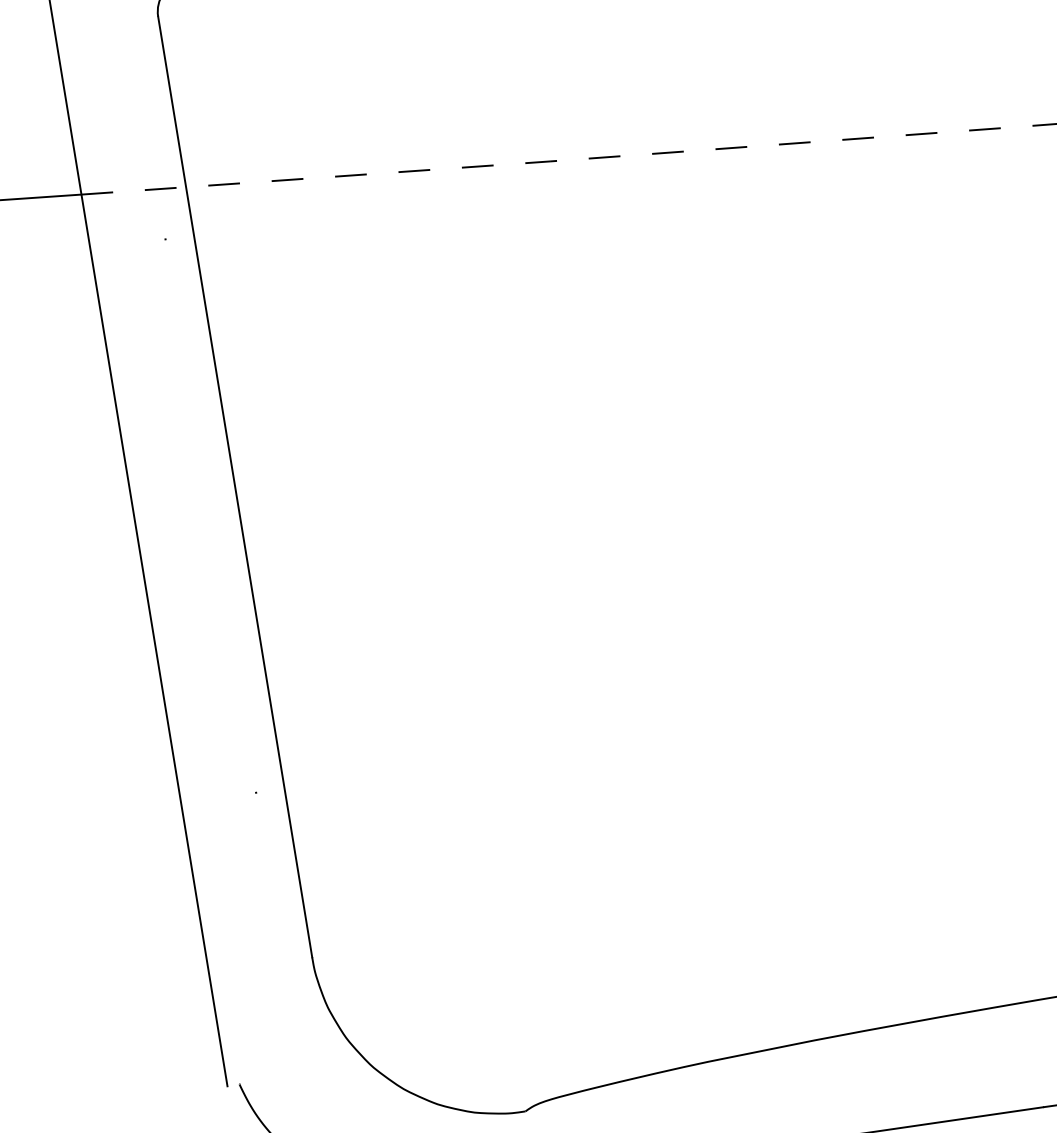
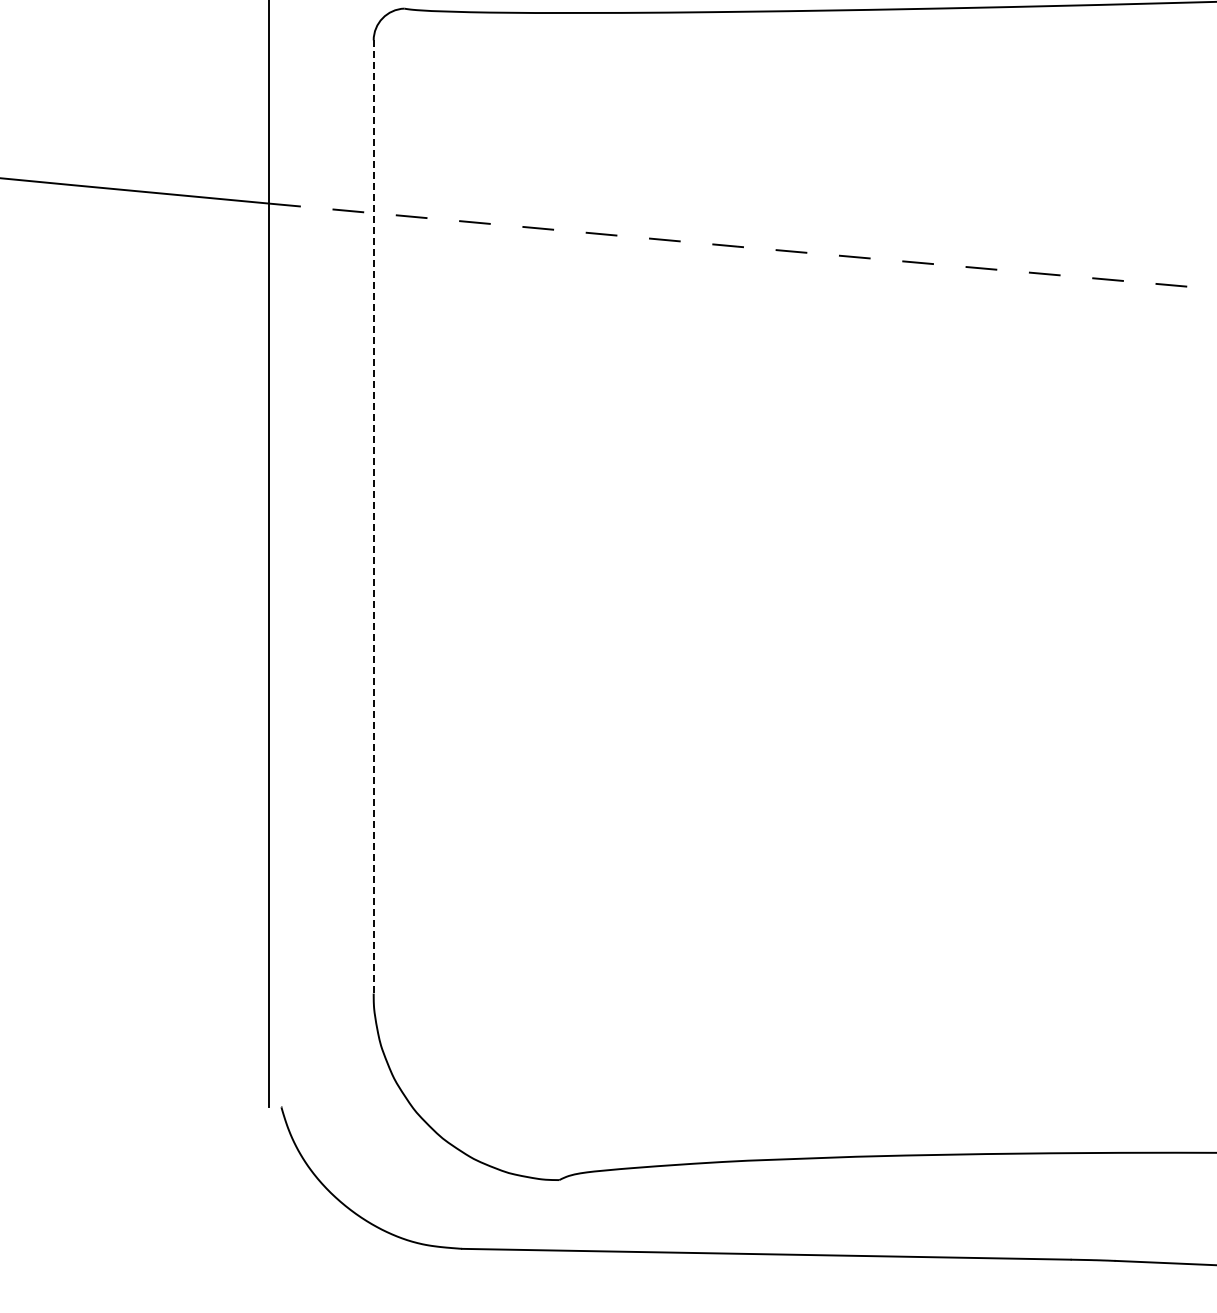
line: (234, 486) -> (373, 516), solid -> dashed

